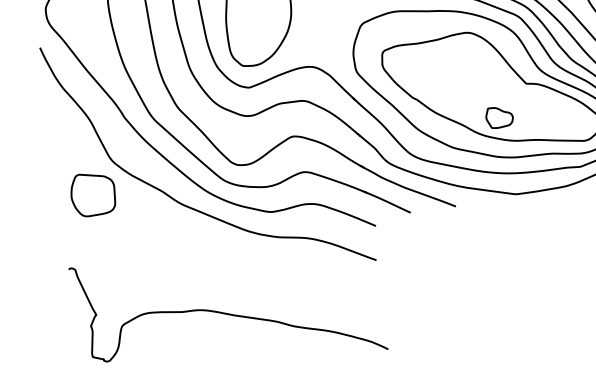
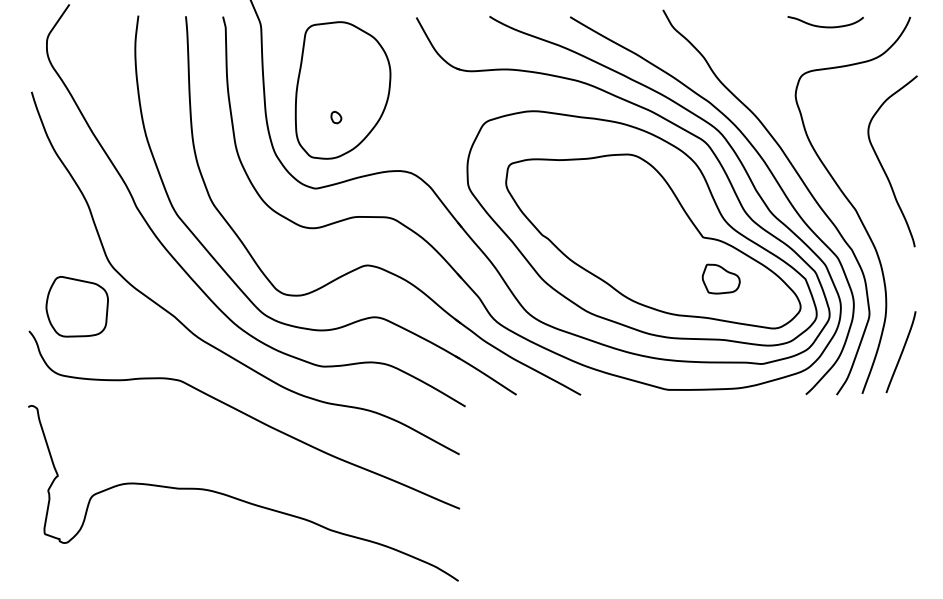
part: (256, 35) -> (336, 117), added
part: (498, 116) -> (720, 278), moved
curve: (222, 254) -> (245, 415), added

